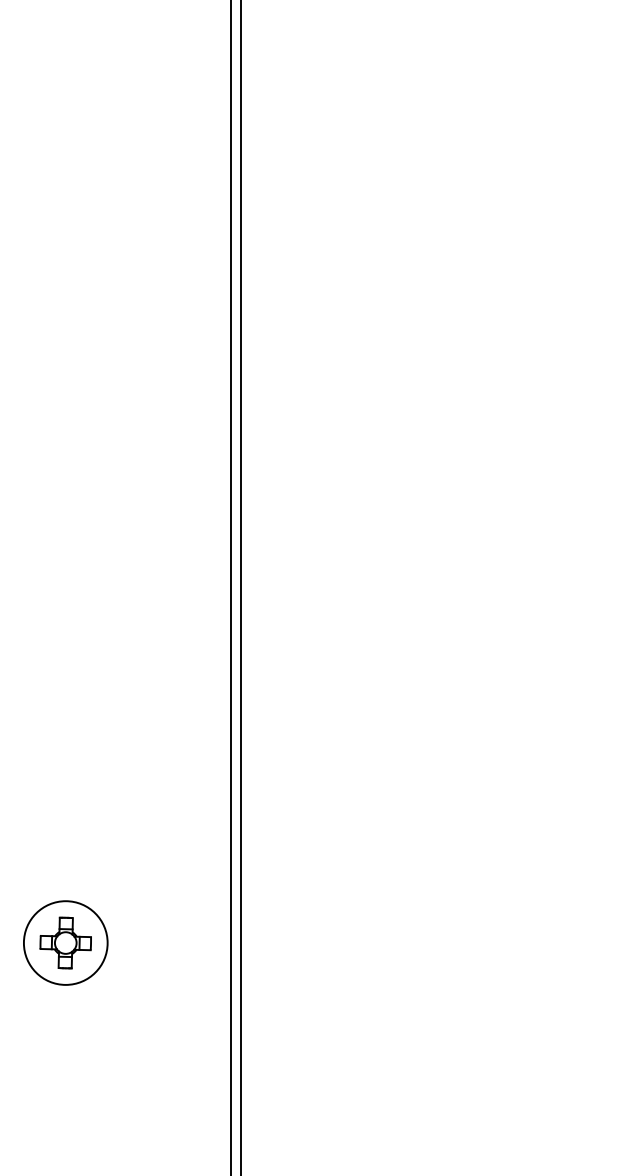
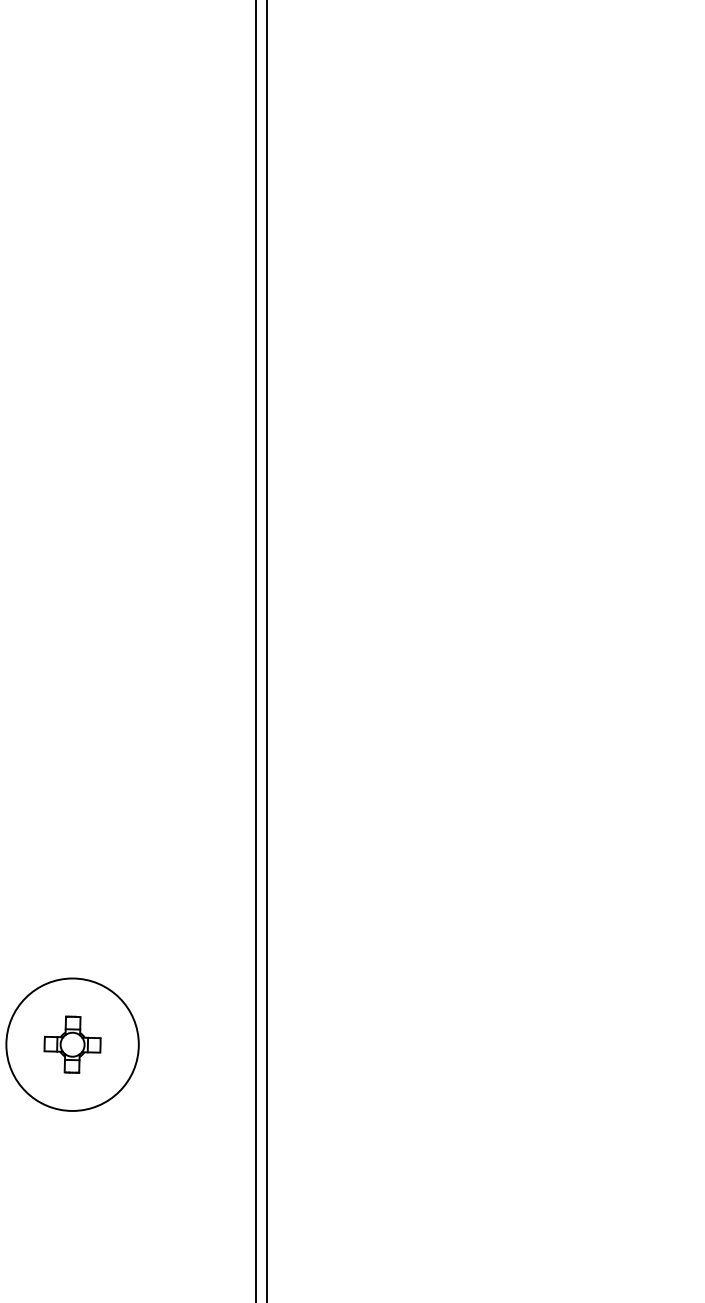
circle: (65, 942) -> (72, 1044), size x1.43

